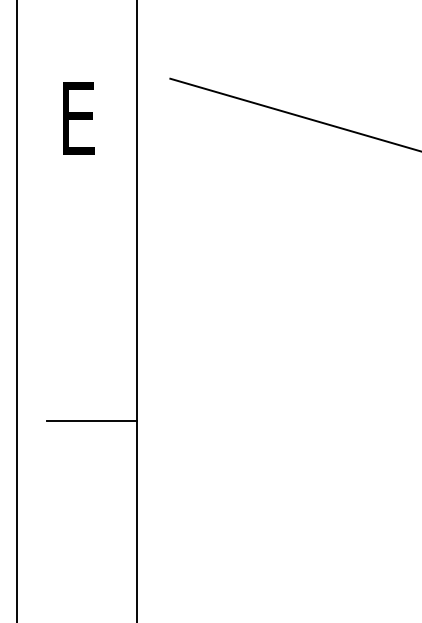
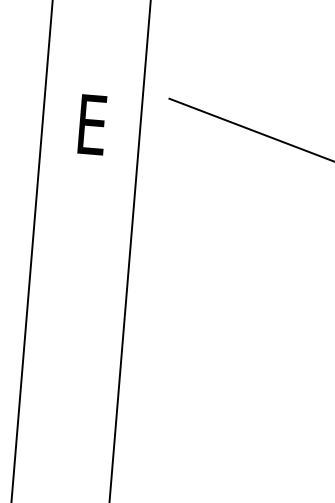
line: (92, 420) -> (83, 369), removed

